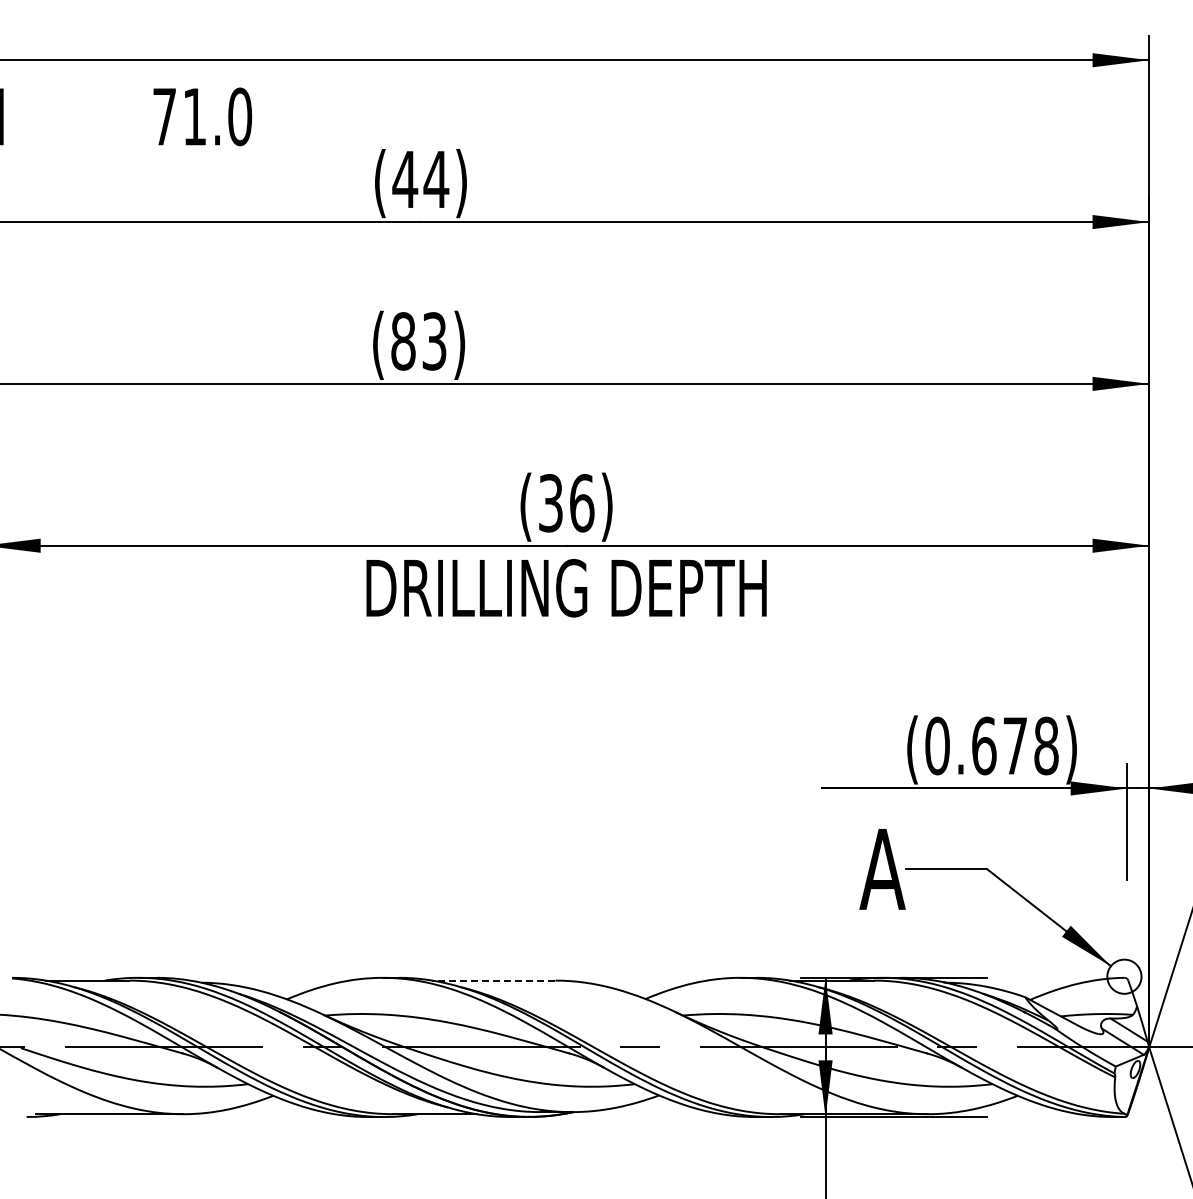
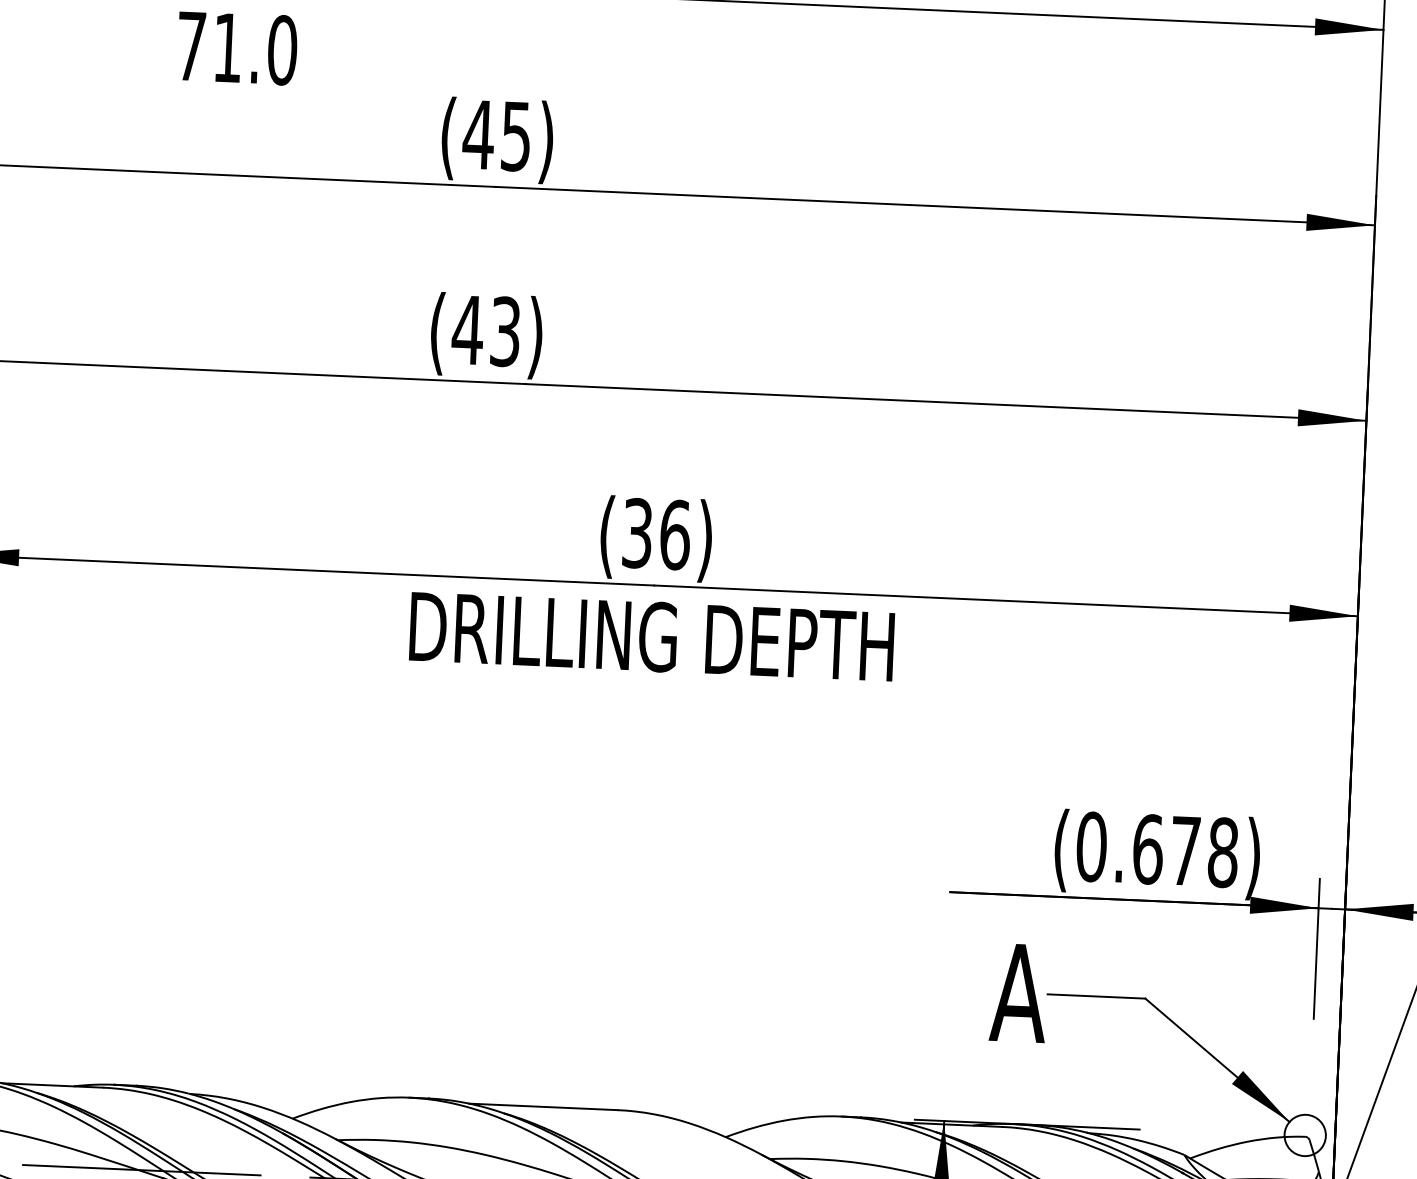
text: (436, 179) -> (516, 136), (44) -> (45)
text: (403, 341) -> (468, 330), (83) -> (43)
line: (493, 980) -> (543, 1106), dashed -> solid

